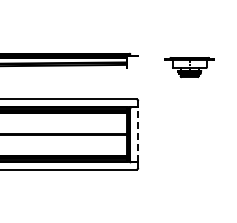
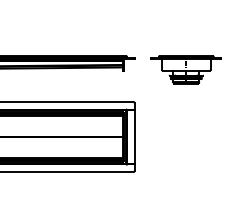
part: (189, 67) -> (186, 70), size x1.43
line: (138, 133) -> (135, 136), dashed -> solid

